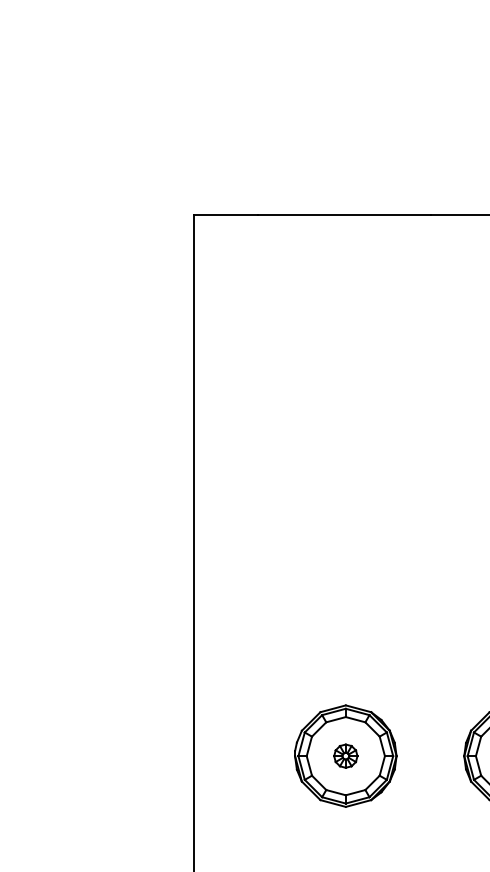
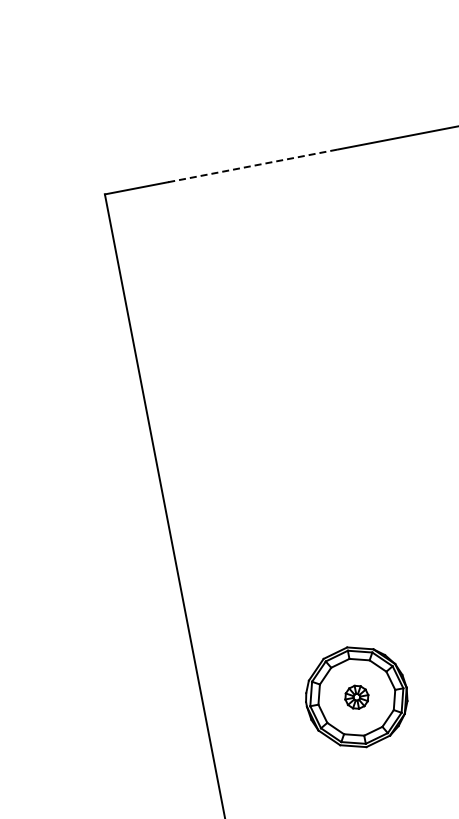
line: (344, 214) -> (253, 165), solid -> dashed

